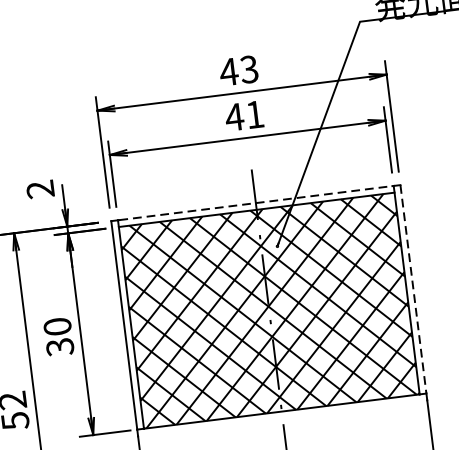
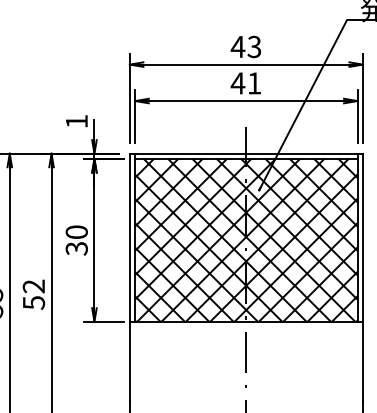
text: (40, 189) -> (76, 121), 2 -> 1
line: (255, 202) -> (246, 153), dashed -> solid
line: (414, 290) -> (363, 238), dashed -> solid

